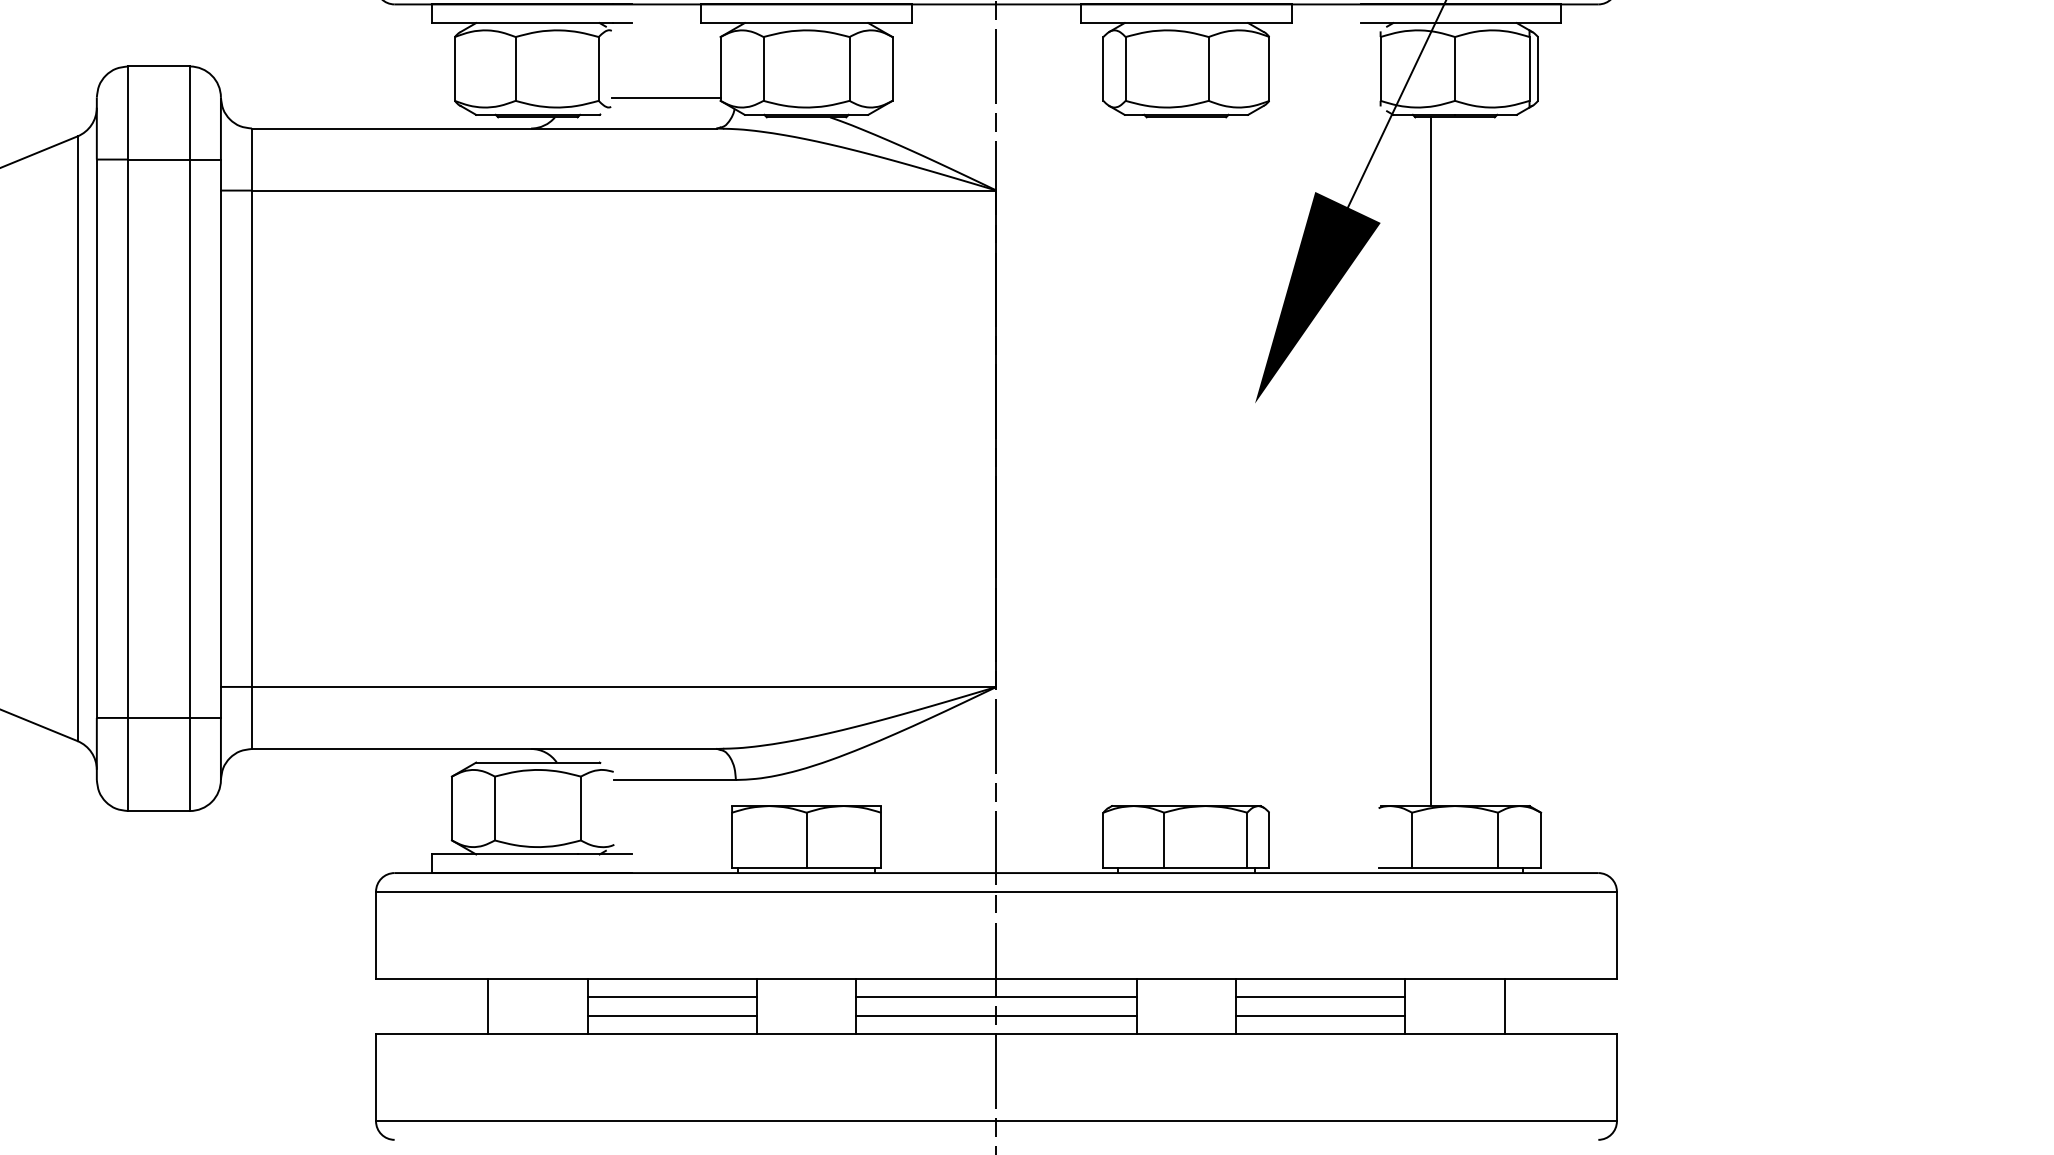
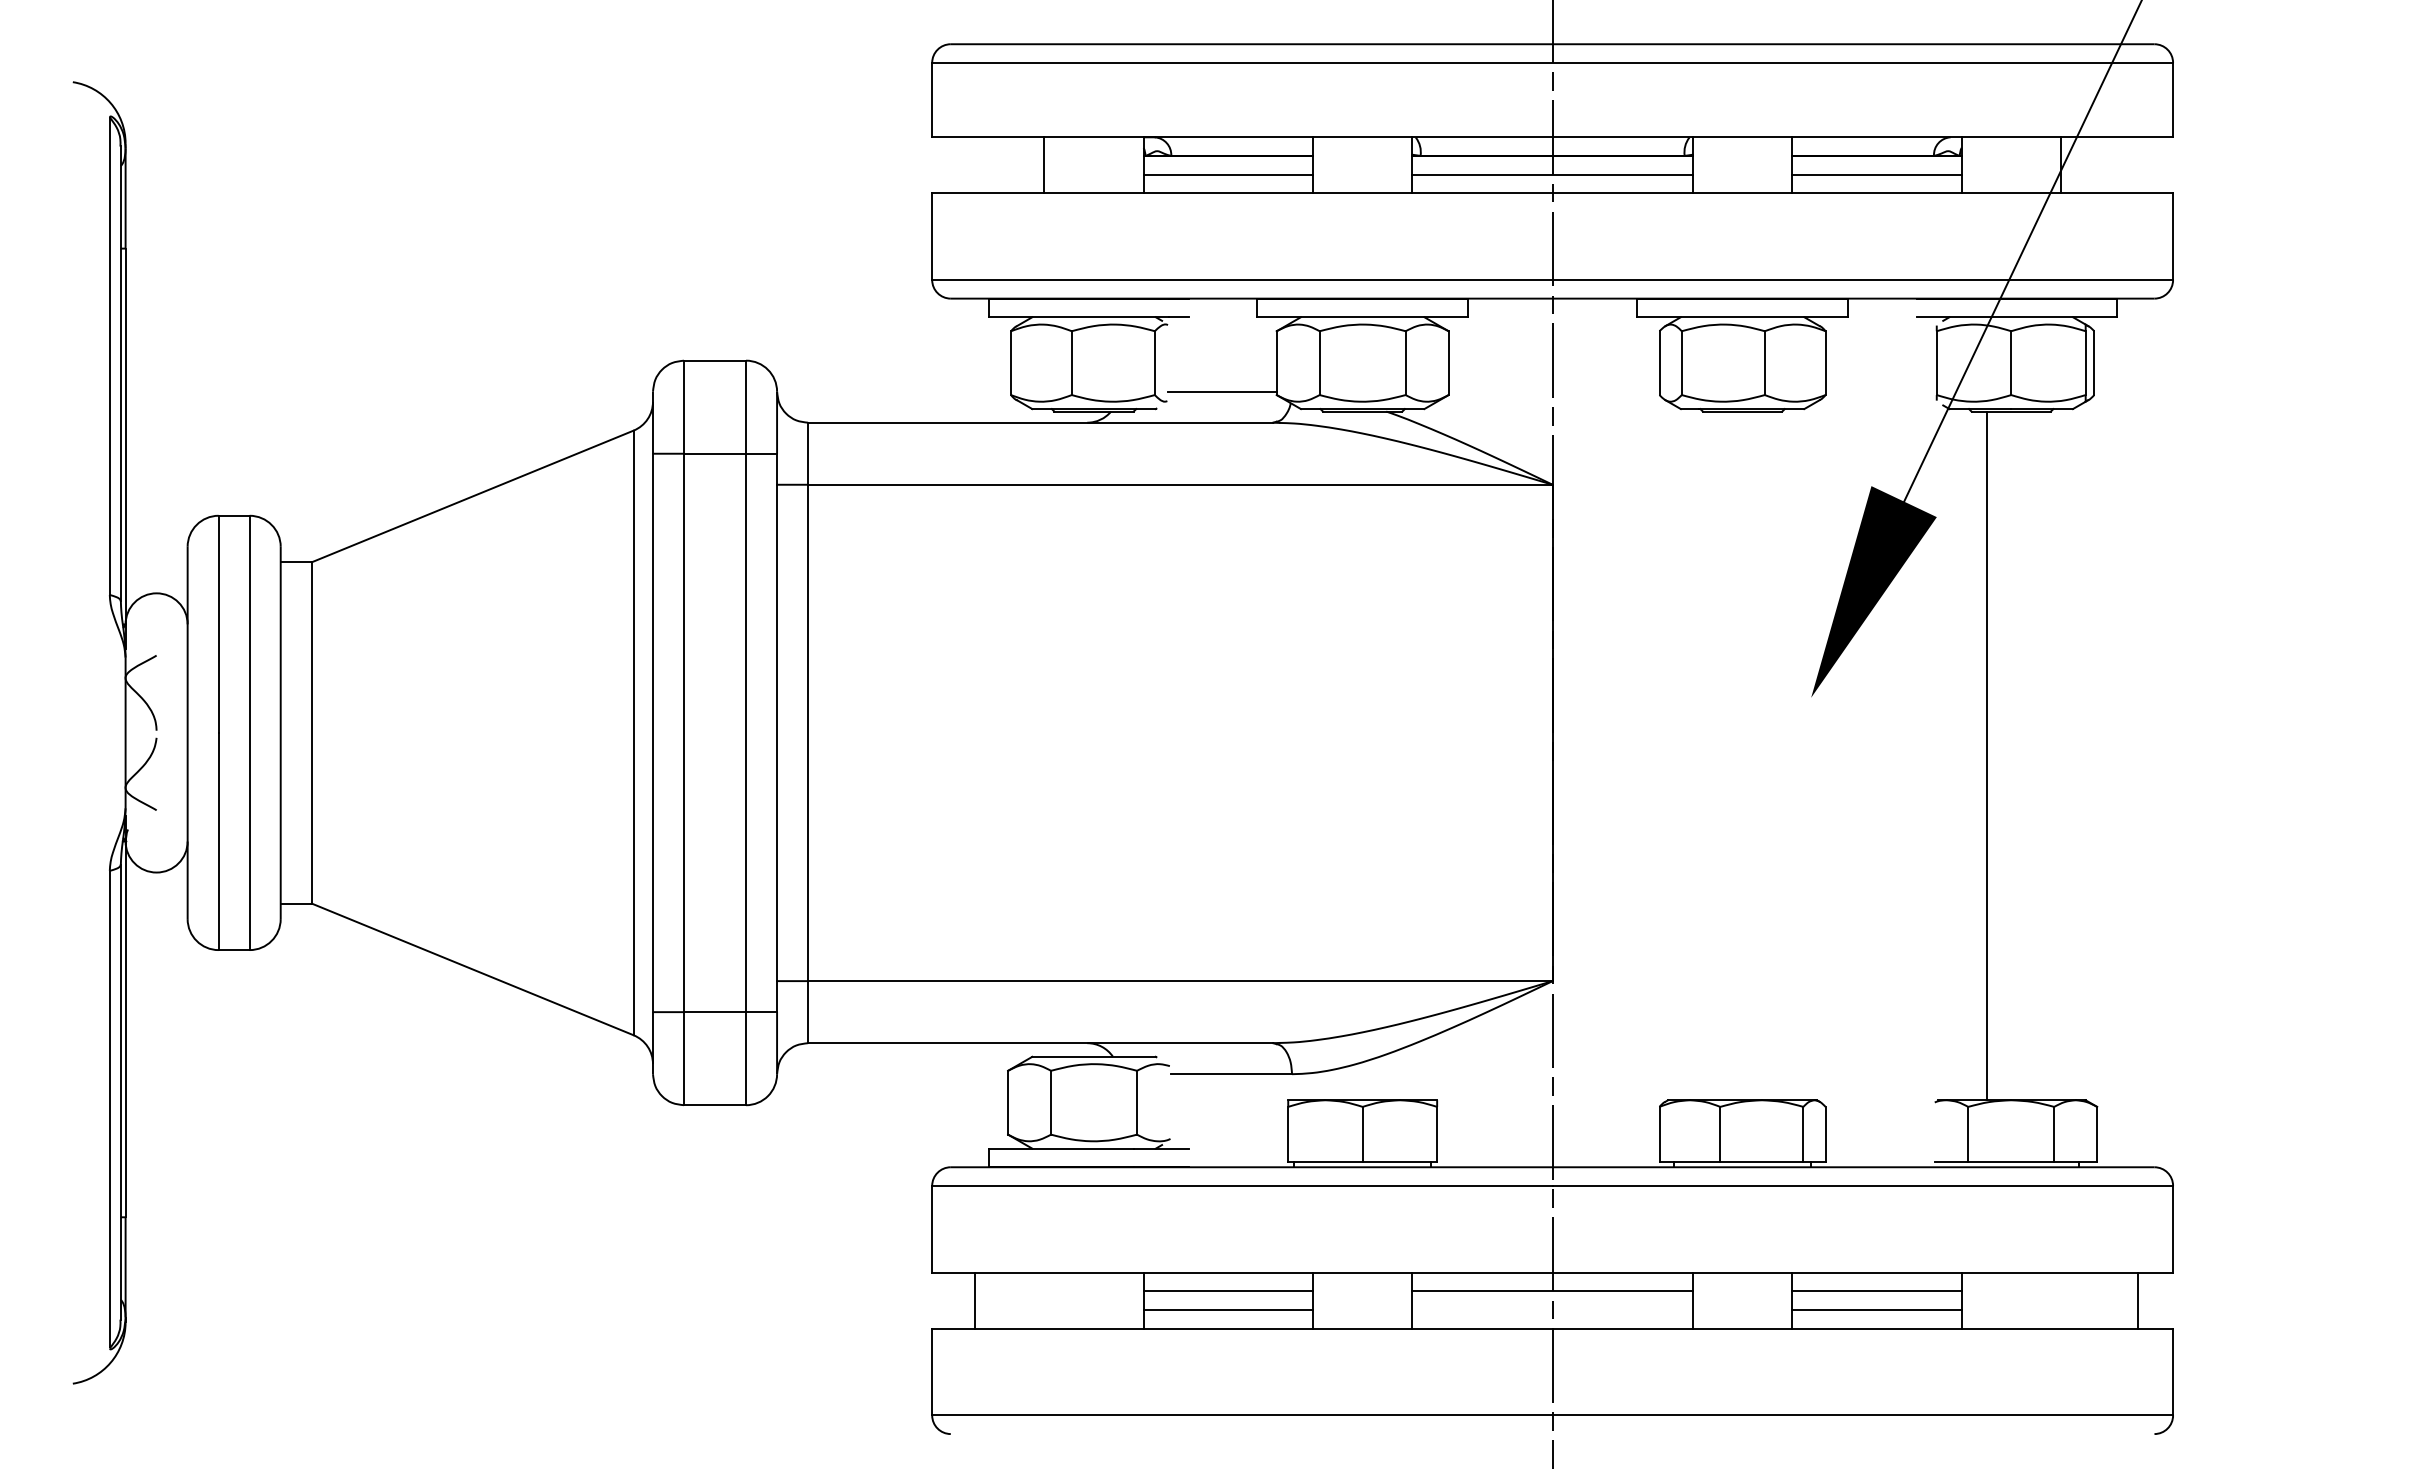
line: (488, 1006) -> (975, 1300), moved
line: (1504, 1006) -> (2137, 1300), moved
line: (996, 1015) -> (1552, 1309), removed

